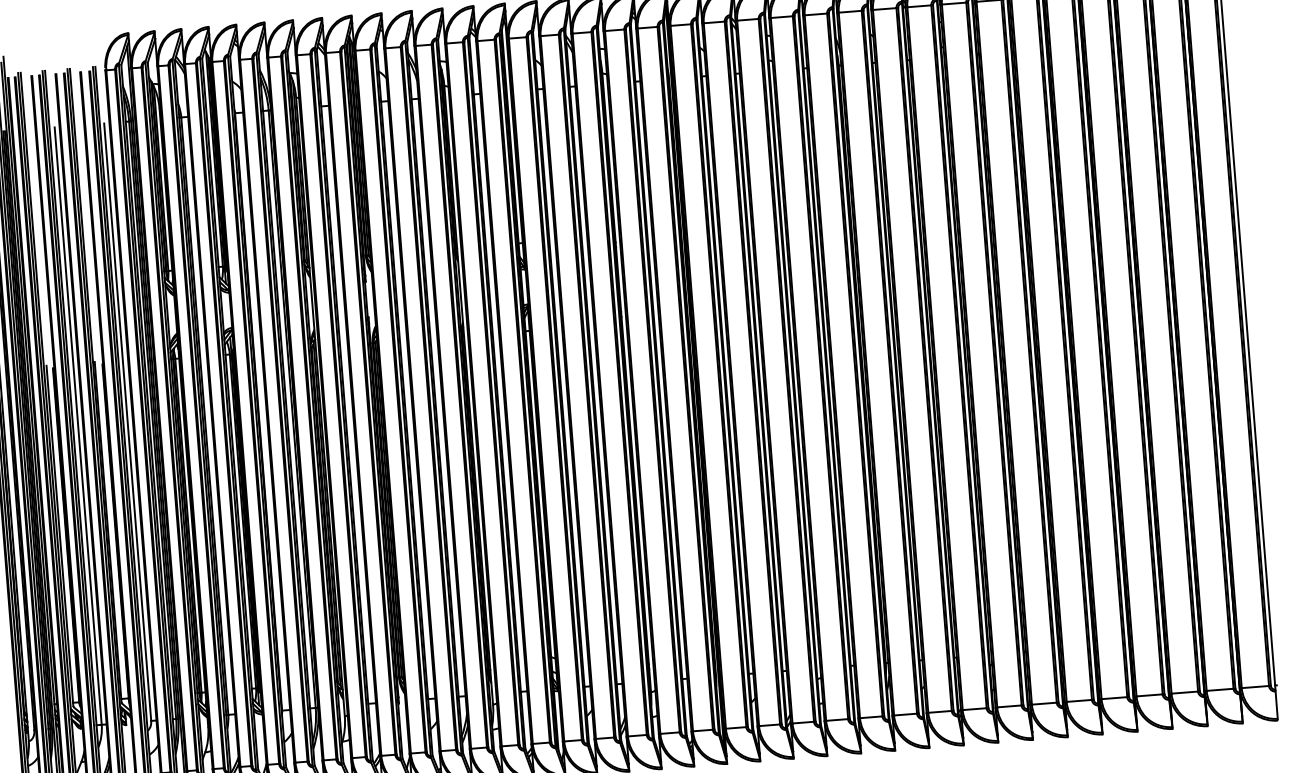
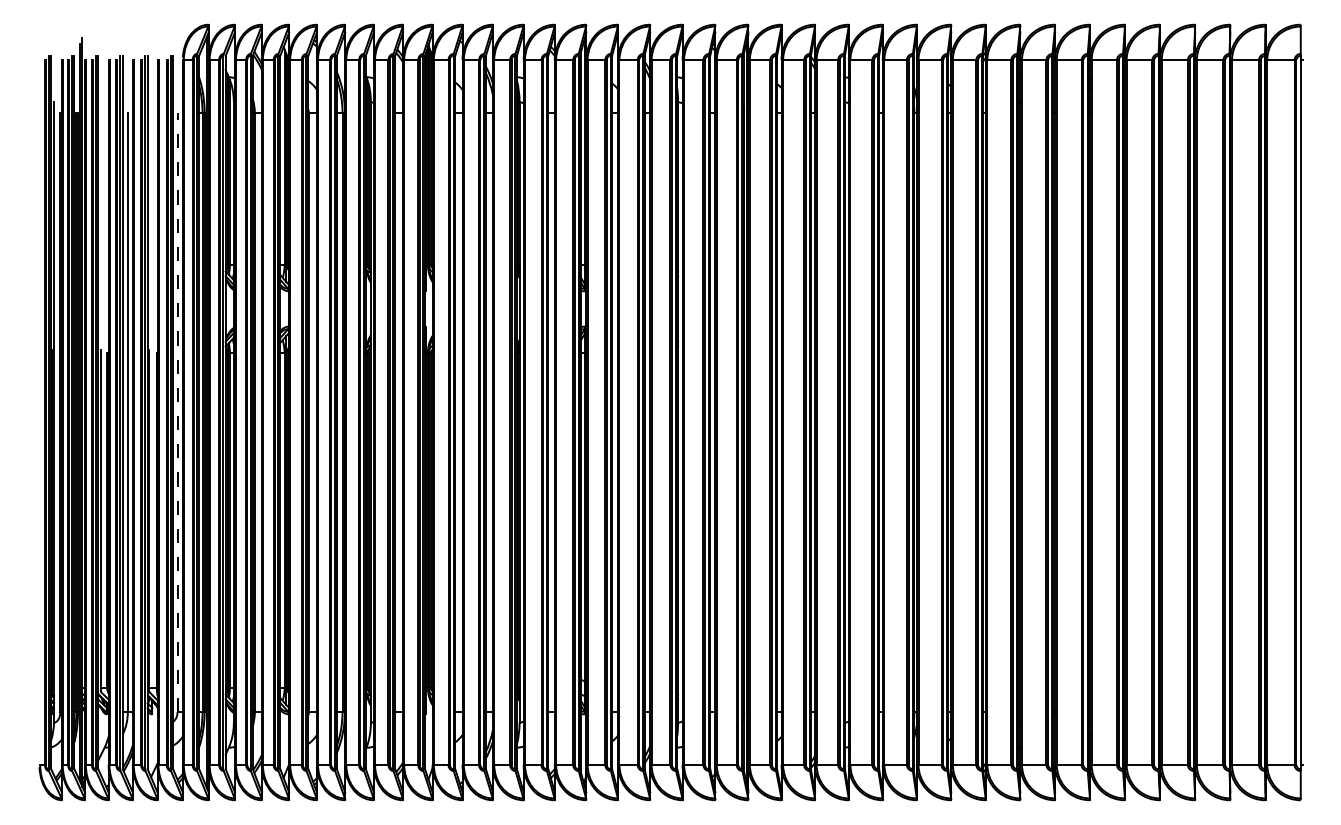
line: (127, 422) -> (177, 412), solid -> dashed

